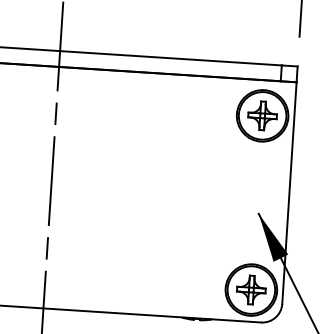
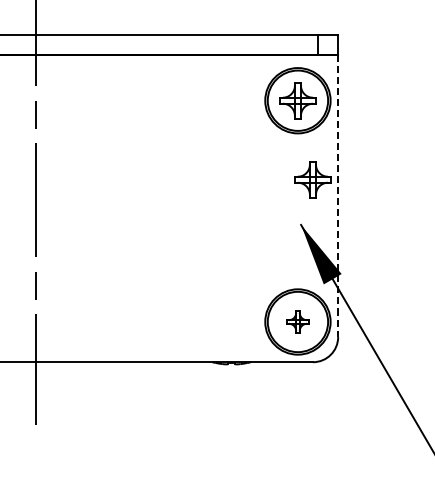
part: (270, 178) -> (312, 179), added
line: (289, 193) -> (338, 196), solid -> dashed
part: (251, 289) -> (297, 321), size x0.6

